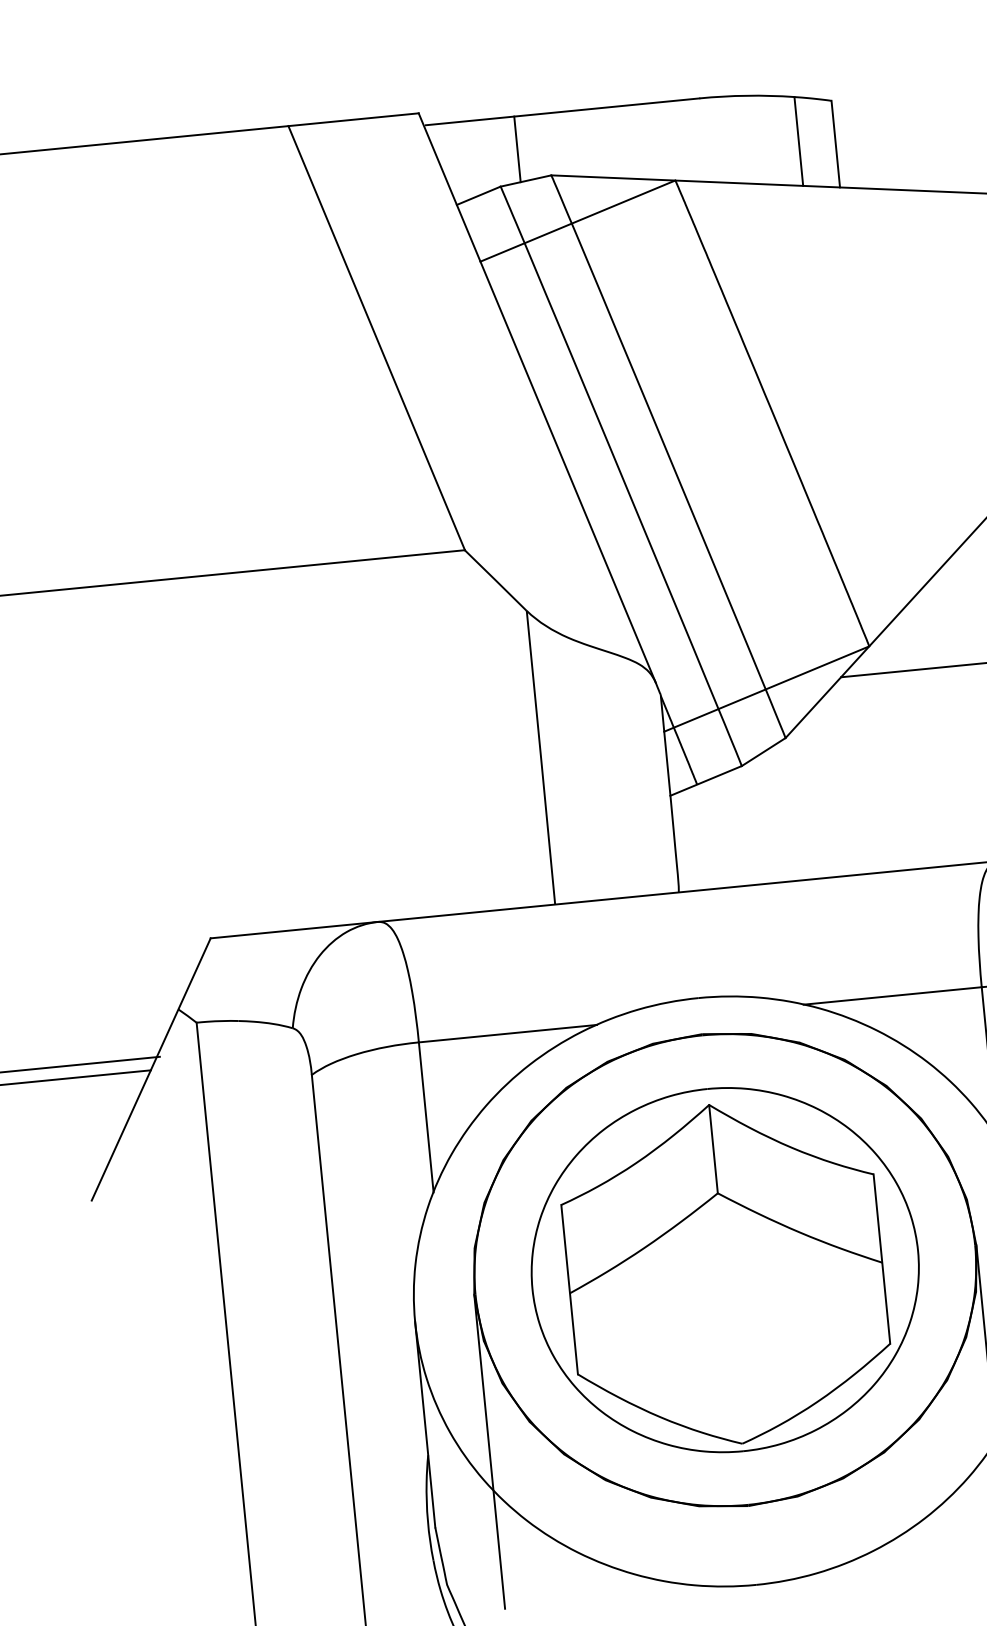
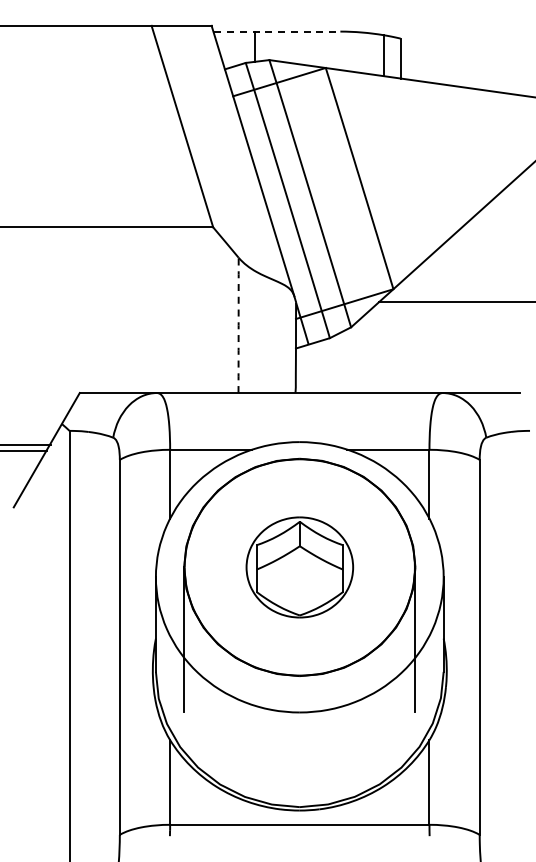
line: (562, 111) -> (277, 31), solid -> dashed
arc: (540, 758) -> (238, 325), solid -> dashed
part: (724, 1270) -> (299, 567), size x0.6

